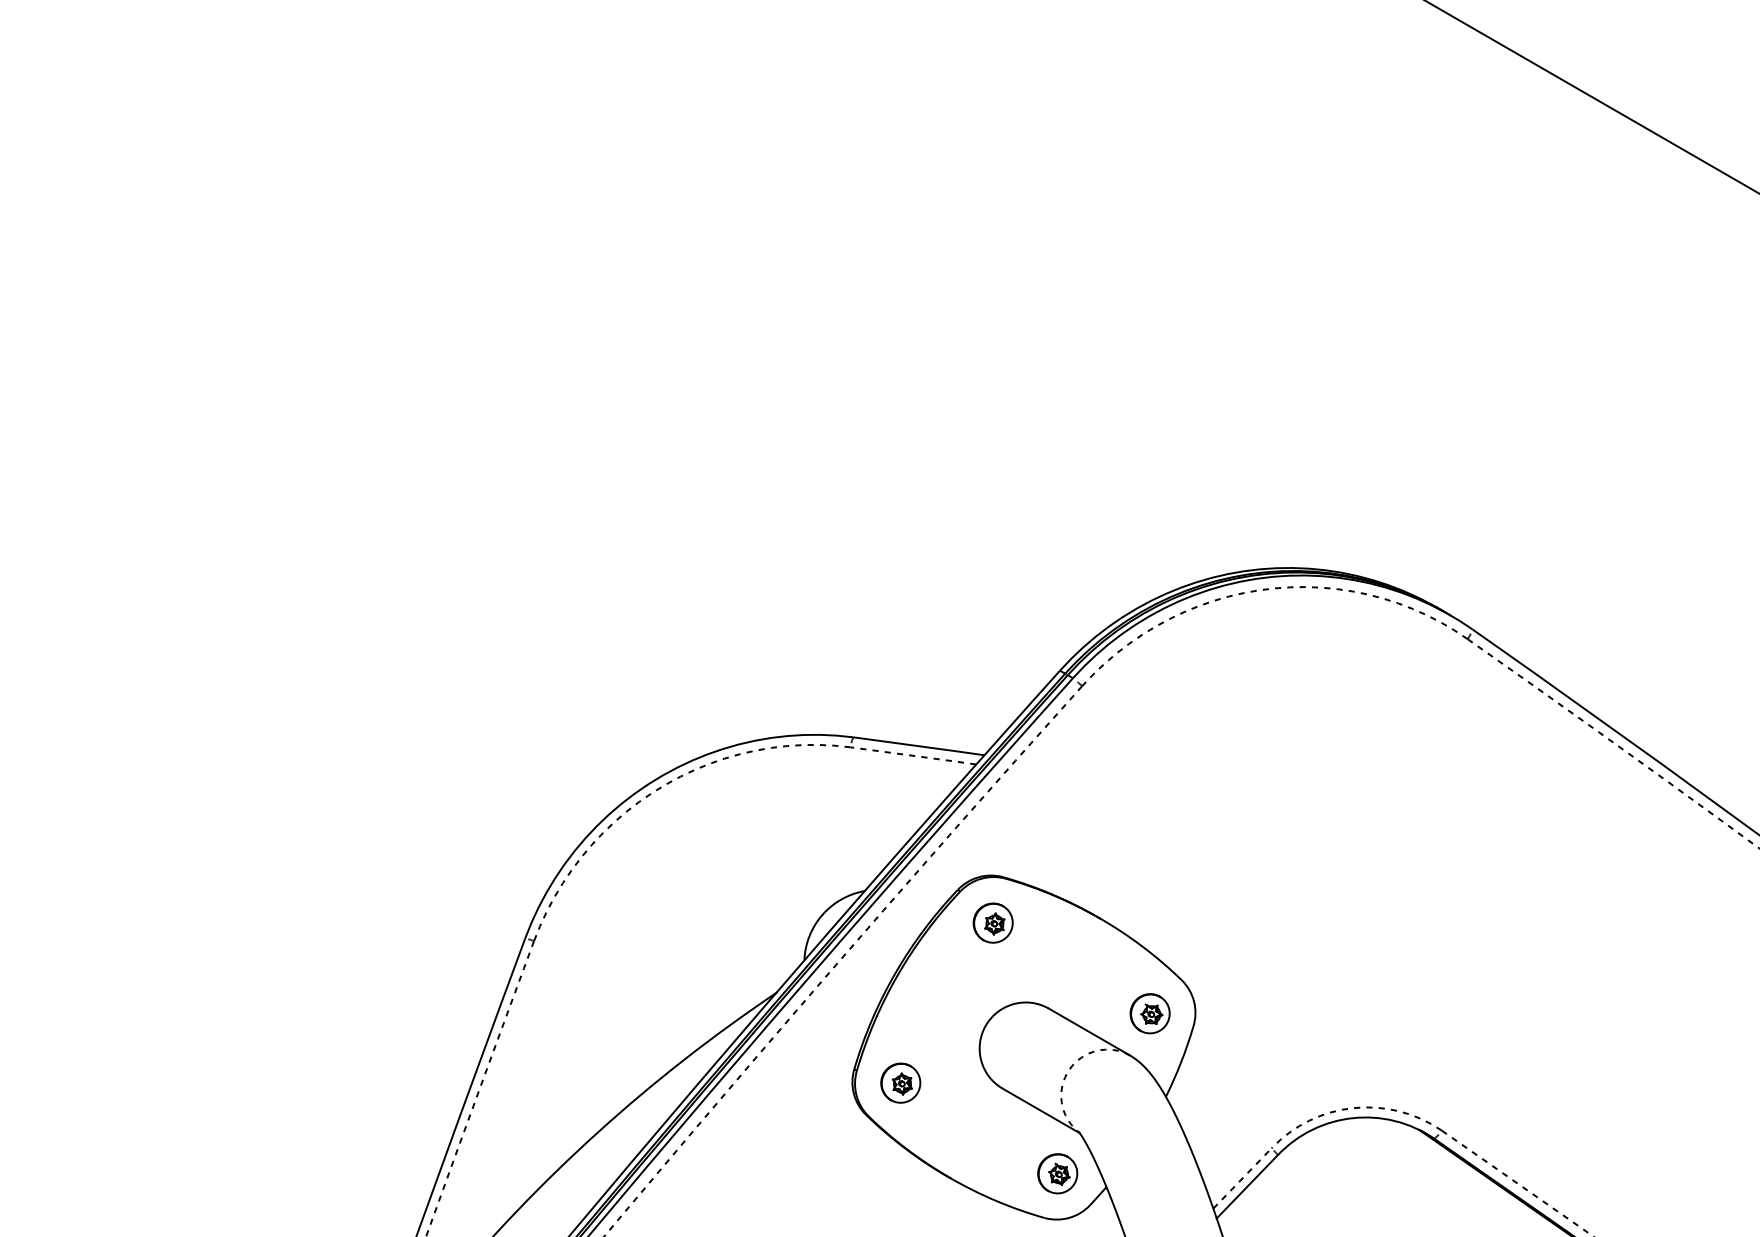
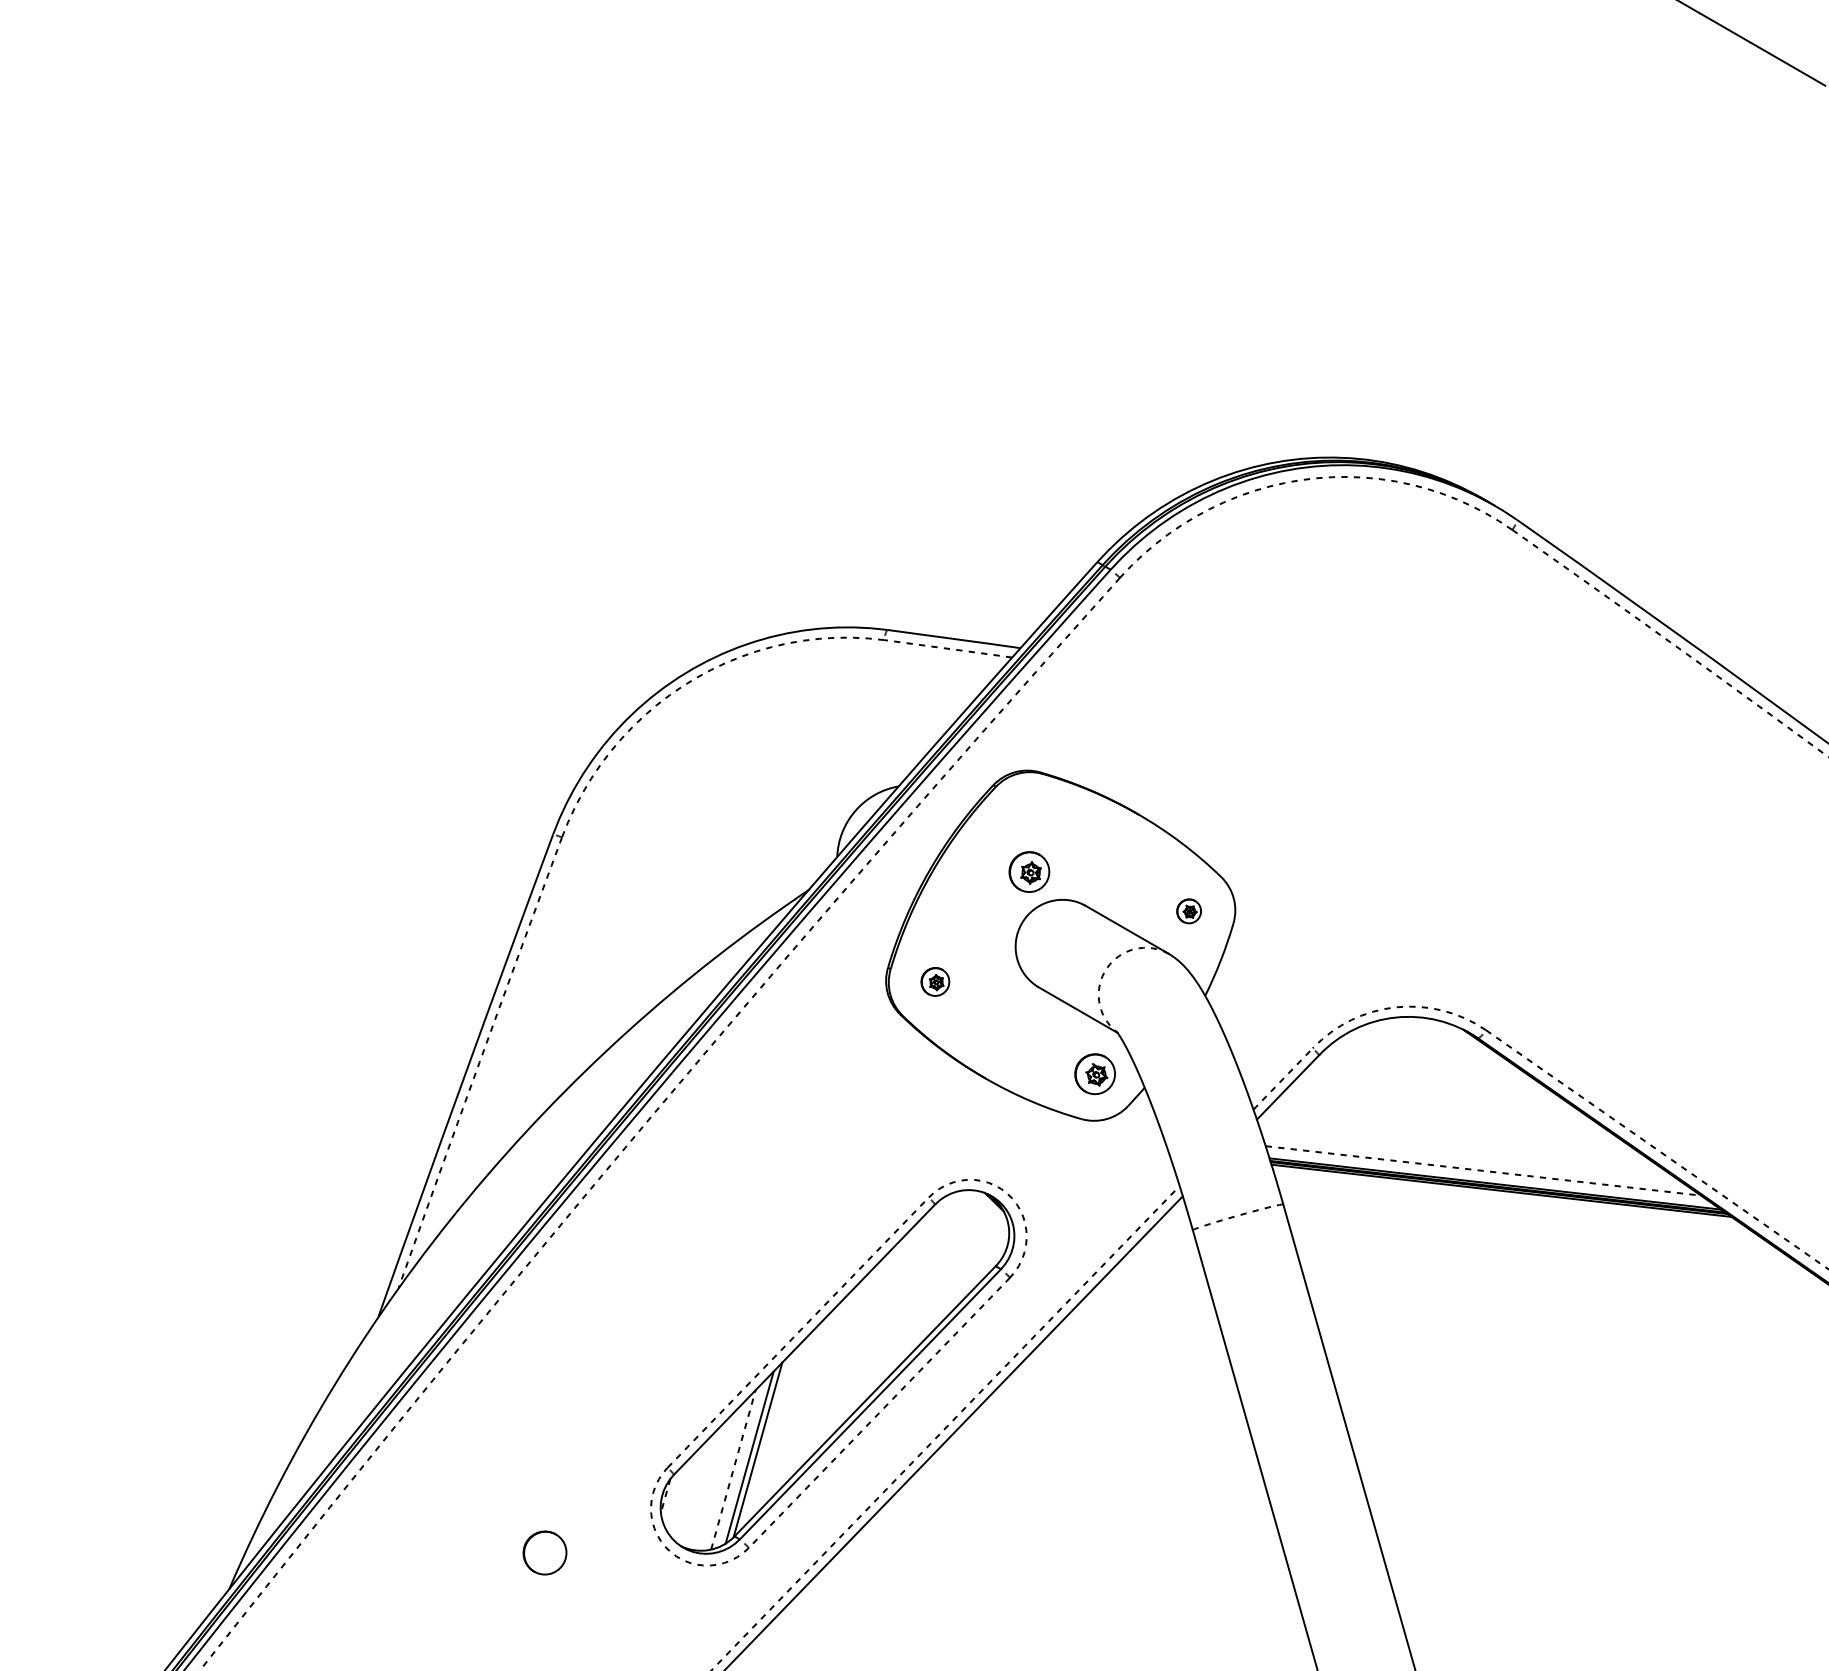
part: (993, 922) -> (1029, 871), moved
part: (1149, 1013) -> (1188, 911), size x0.6
part: (900, 1082) -> (935, 981), size x0.7

